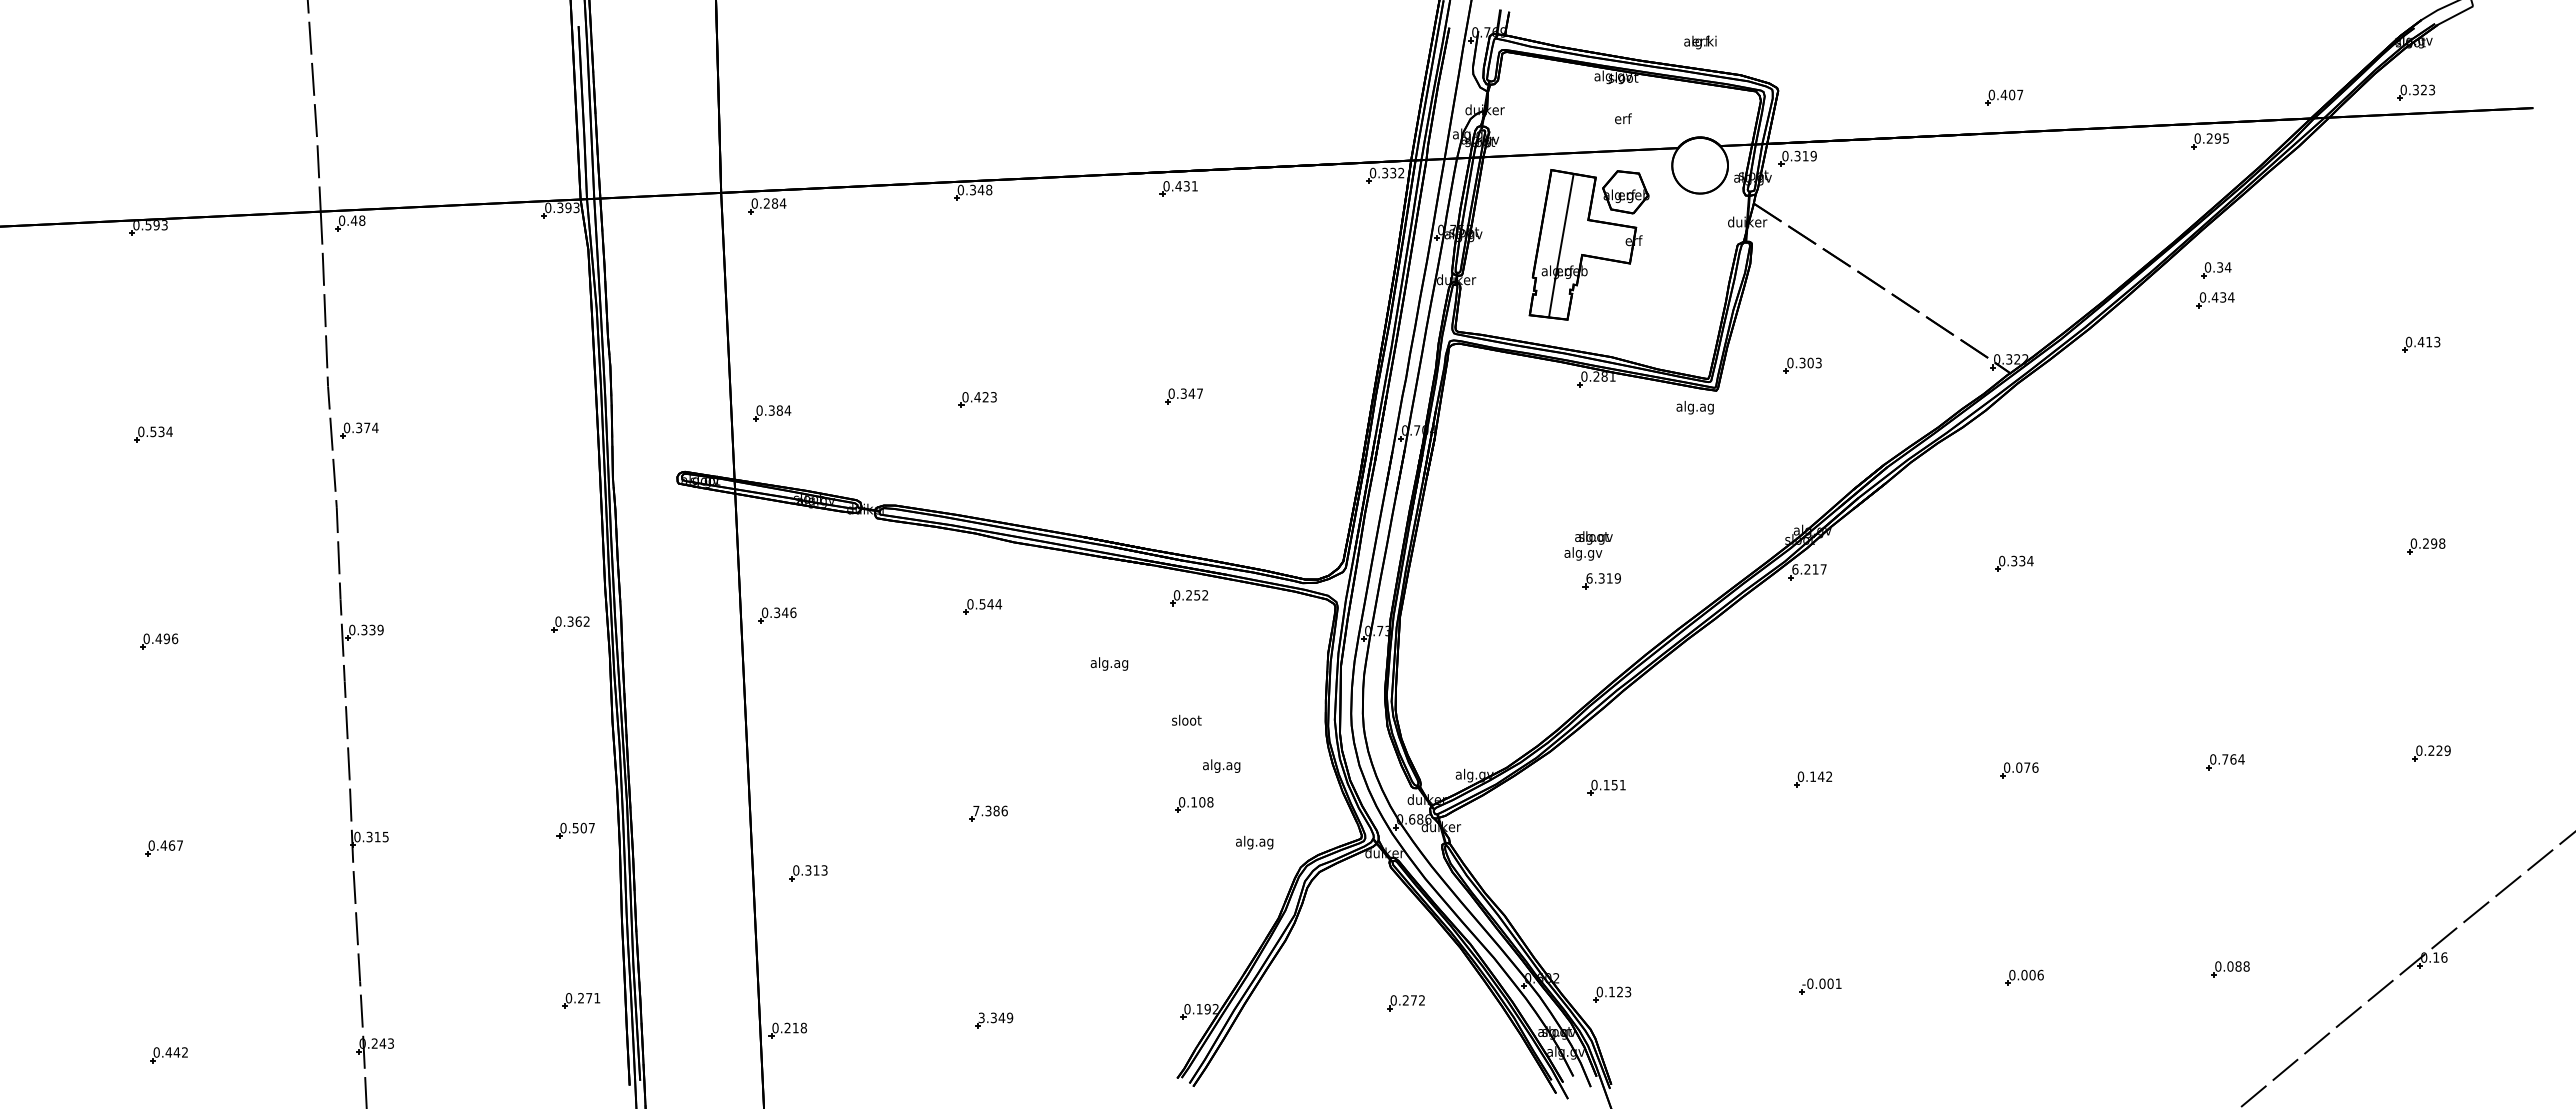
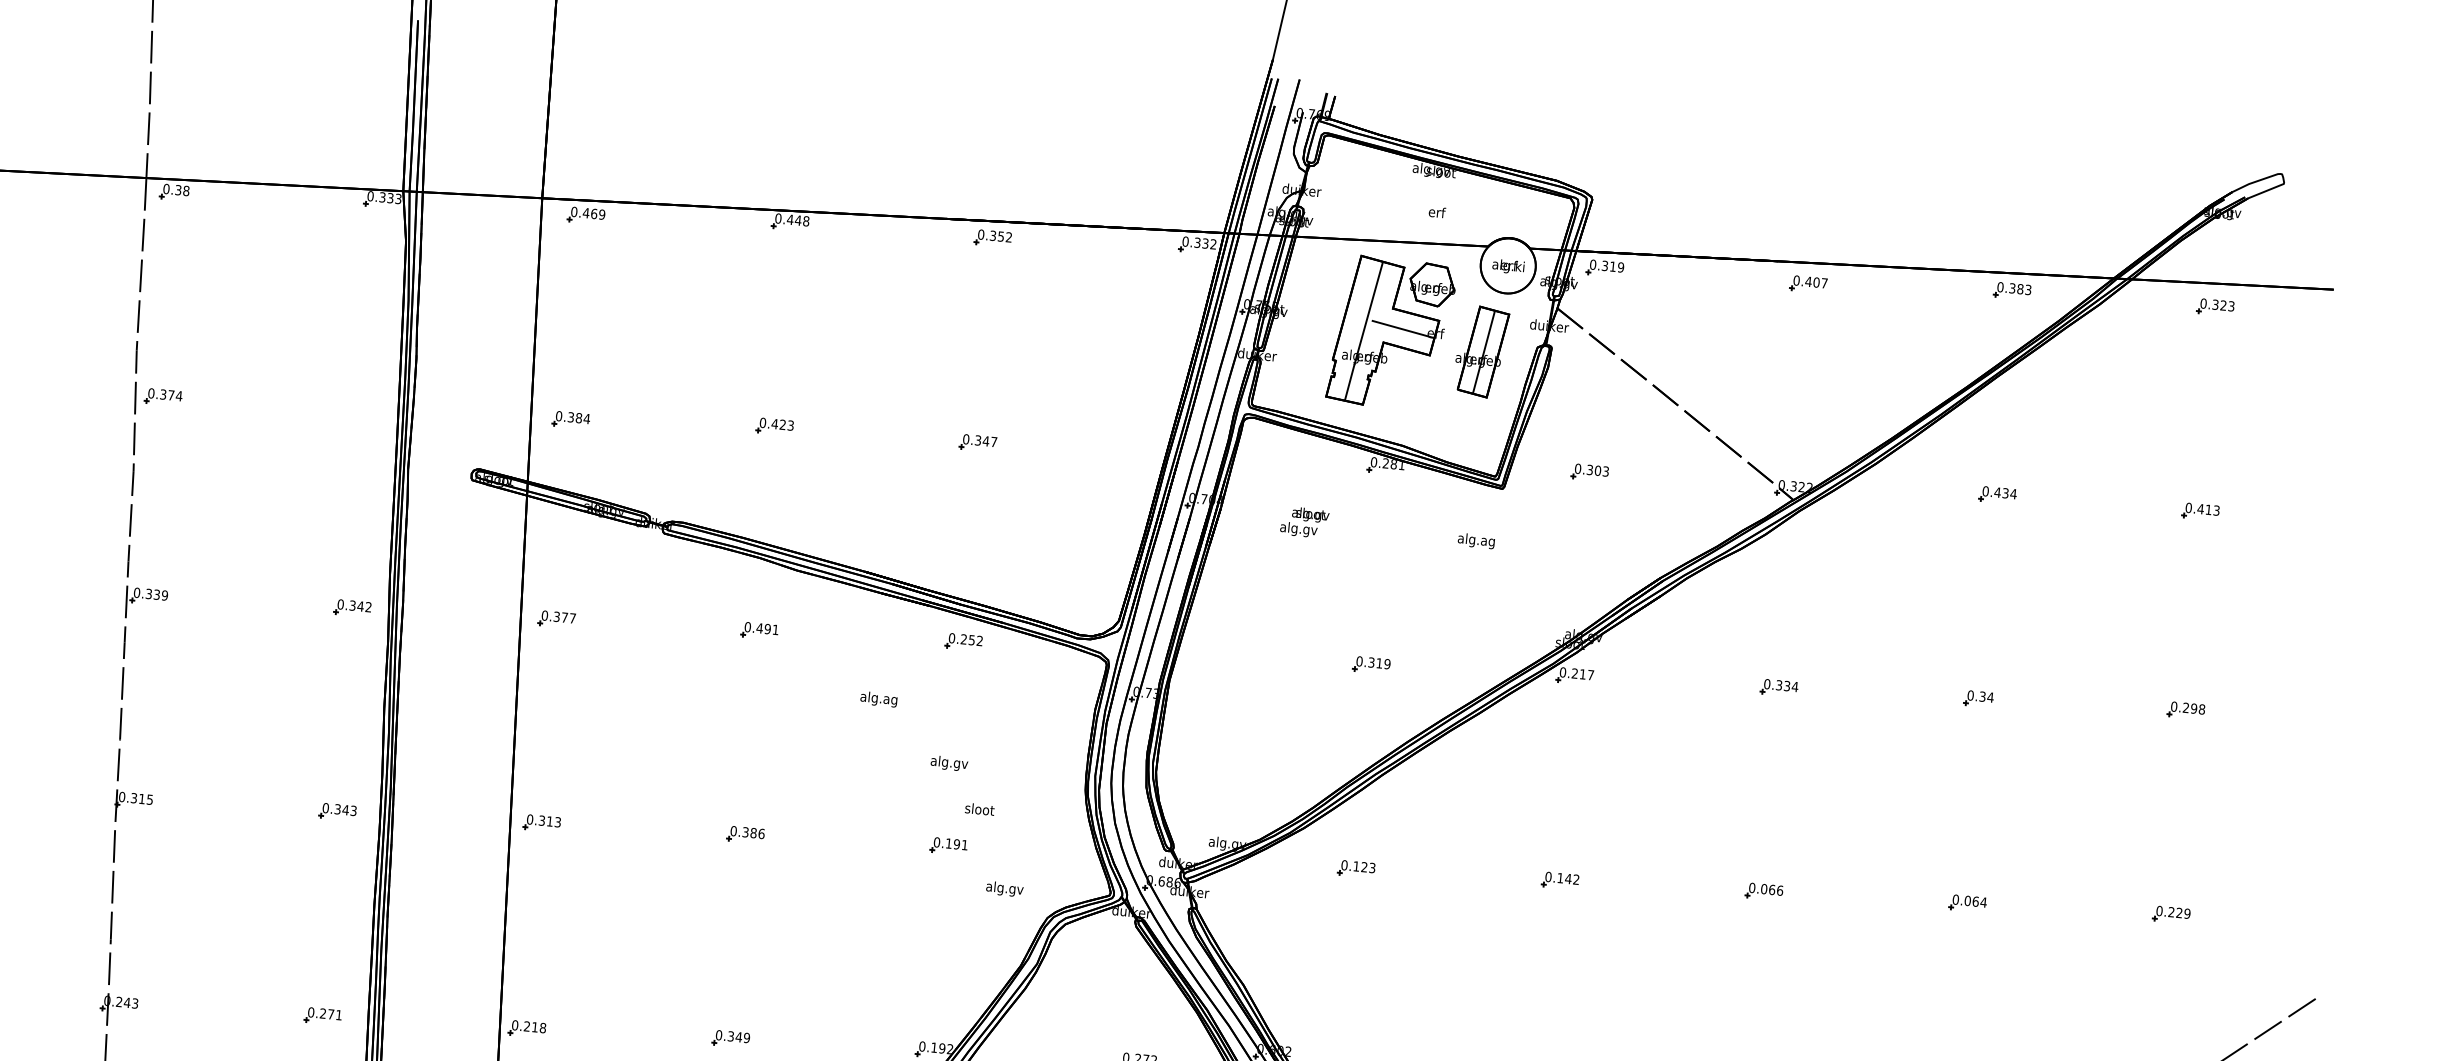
text: (1700, 42) -> (1508, 266), moved
part: (2416, 92) -> (2215, 307), moved
part: (2004, 97) -> (1808, 284), moved
text: (2217, 138) -> (2020, 289), 0.295 -> 0.383
text: (1186, 186) -> (1000, 236), 0.431 -> 0.352
text: (972, 189) -> (789, 219), 0.348 -> 0.448
text: (774, 203) -> (593, 213), 0.284 -> 0.469
text: (568, 207) -> (390, 197), 0.393 -> 0.333
text: (353, 220) -> (177, 189), 0.48 -> 0.38
line: (1600, 239) -> (1403, 328), added
part: (1681, 254) -> (1481, 351), added
part: (2216, 270) -> (1978, 699), moved
part: (2215, 300) -> (1997, 495), moved
text: (1694, 407) -> (1475, 540), moved
text: (1588, 545) -> (1304, 521), moved
text: (1795, 569) -> (1563, 672), 6.217 -> 0.217
text: (1589, 578) -> (1359, 661), 6.319 -> 0.319
text: (990, 604) -> (767, 629), 0.544 -> 0.491
text: (789, 612) -> (569, 617), 0.346 -> 0.377
text: (578, 621) -> (360, 606), 0.362 -> 0.342
text: (1186, 721) -> (949, 763), sloot -> alg.gv
text: (2225, 759) -> (1967, 900), 0.764 -> 0.064
text: (1221, 765) -> (979, 810), alg.ag -> sloot
text: (2027, 767) -> (1772, 889), 0.076 -> 0.066
text: (1618, 784) -> (1368, 867), 0.151 -> 0.123
text: (1206, 802) -> (961, 844), 0.108 -> 0.191
text: (976, 810) -> (733, 830), 7.386 -> 0.386
text: (583, 827) -> (345, 809), 0.507 -> 0.343
text: (1254, 842) -> (1004, 888), alg.ag -> alg.gv
part: (808, 873) -> (541, 823), moved
part: (581, 1000) -> (323, 1015), moved
text: (981, 1017) -> (718, 1034), 3.349 -> 0.349

